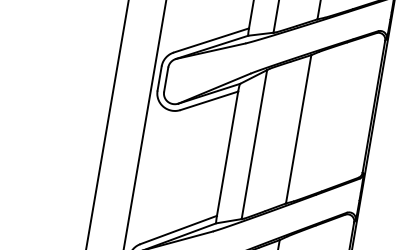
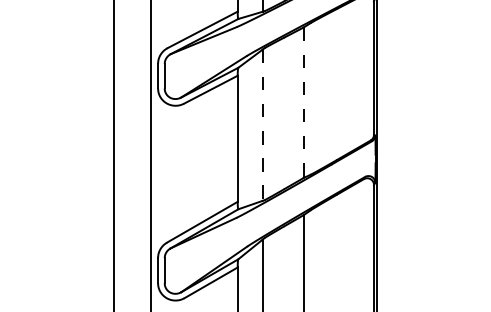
line: (298, 130) -> (303, 103), solid -> dashed
line: (254, 144) -> (262, 125), solid -> dashed

